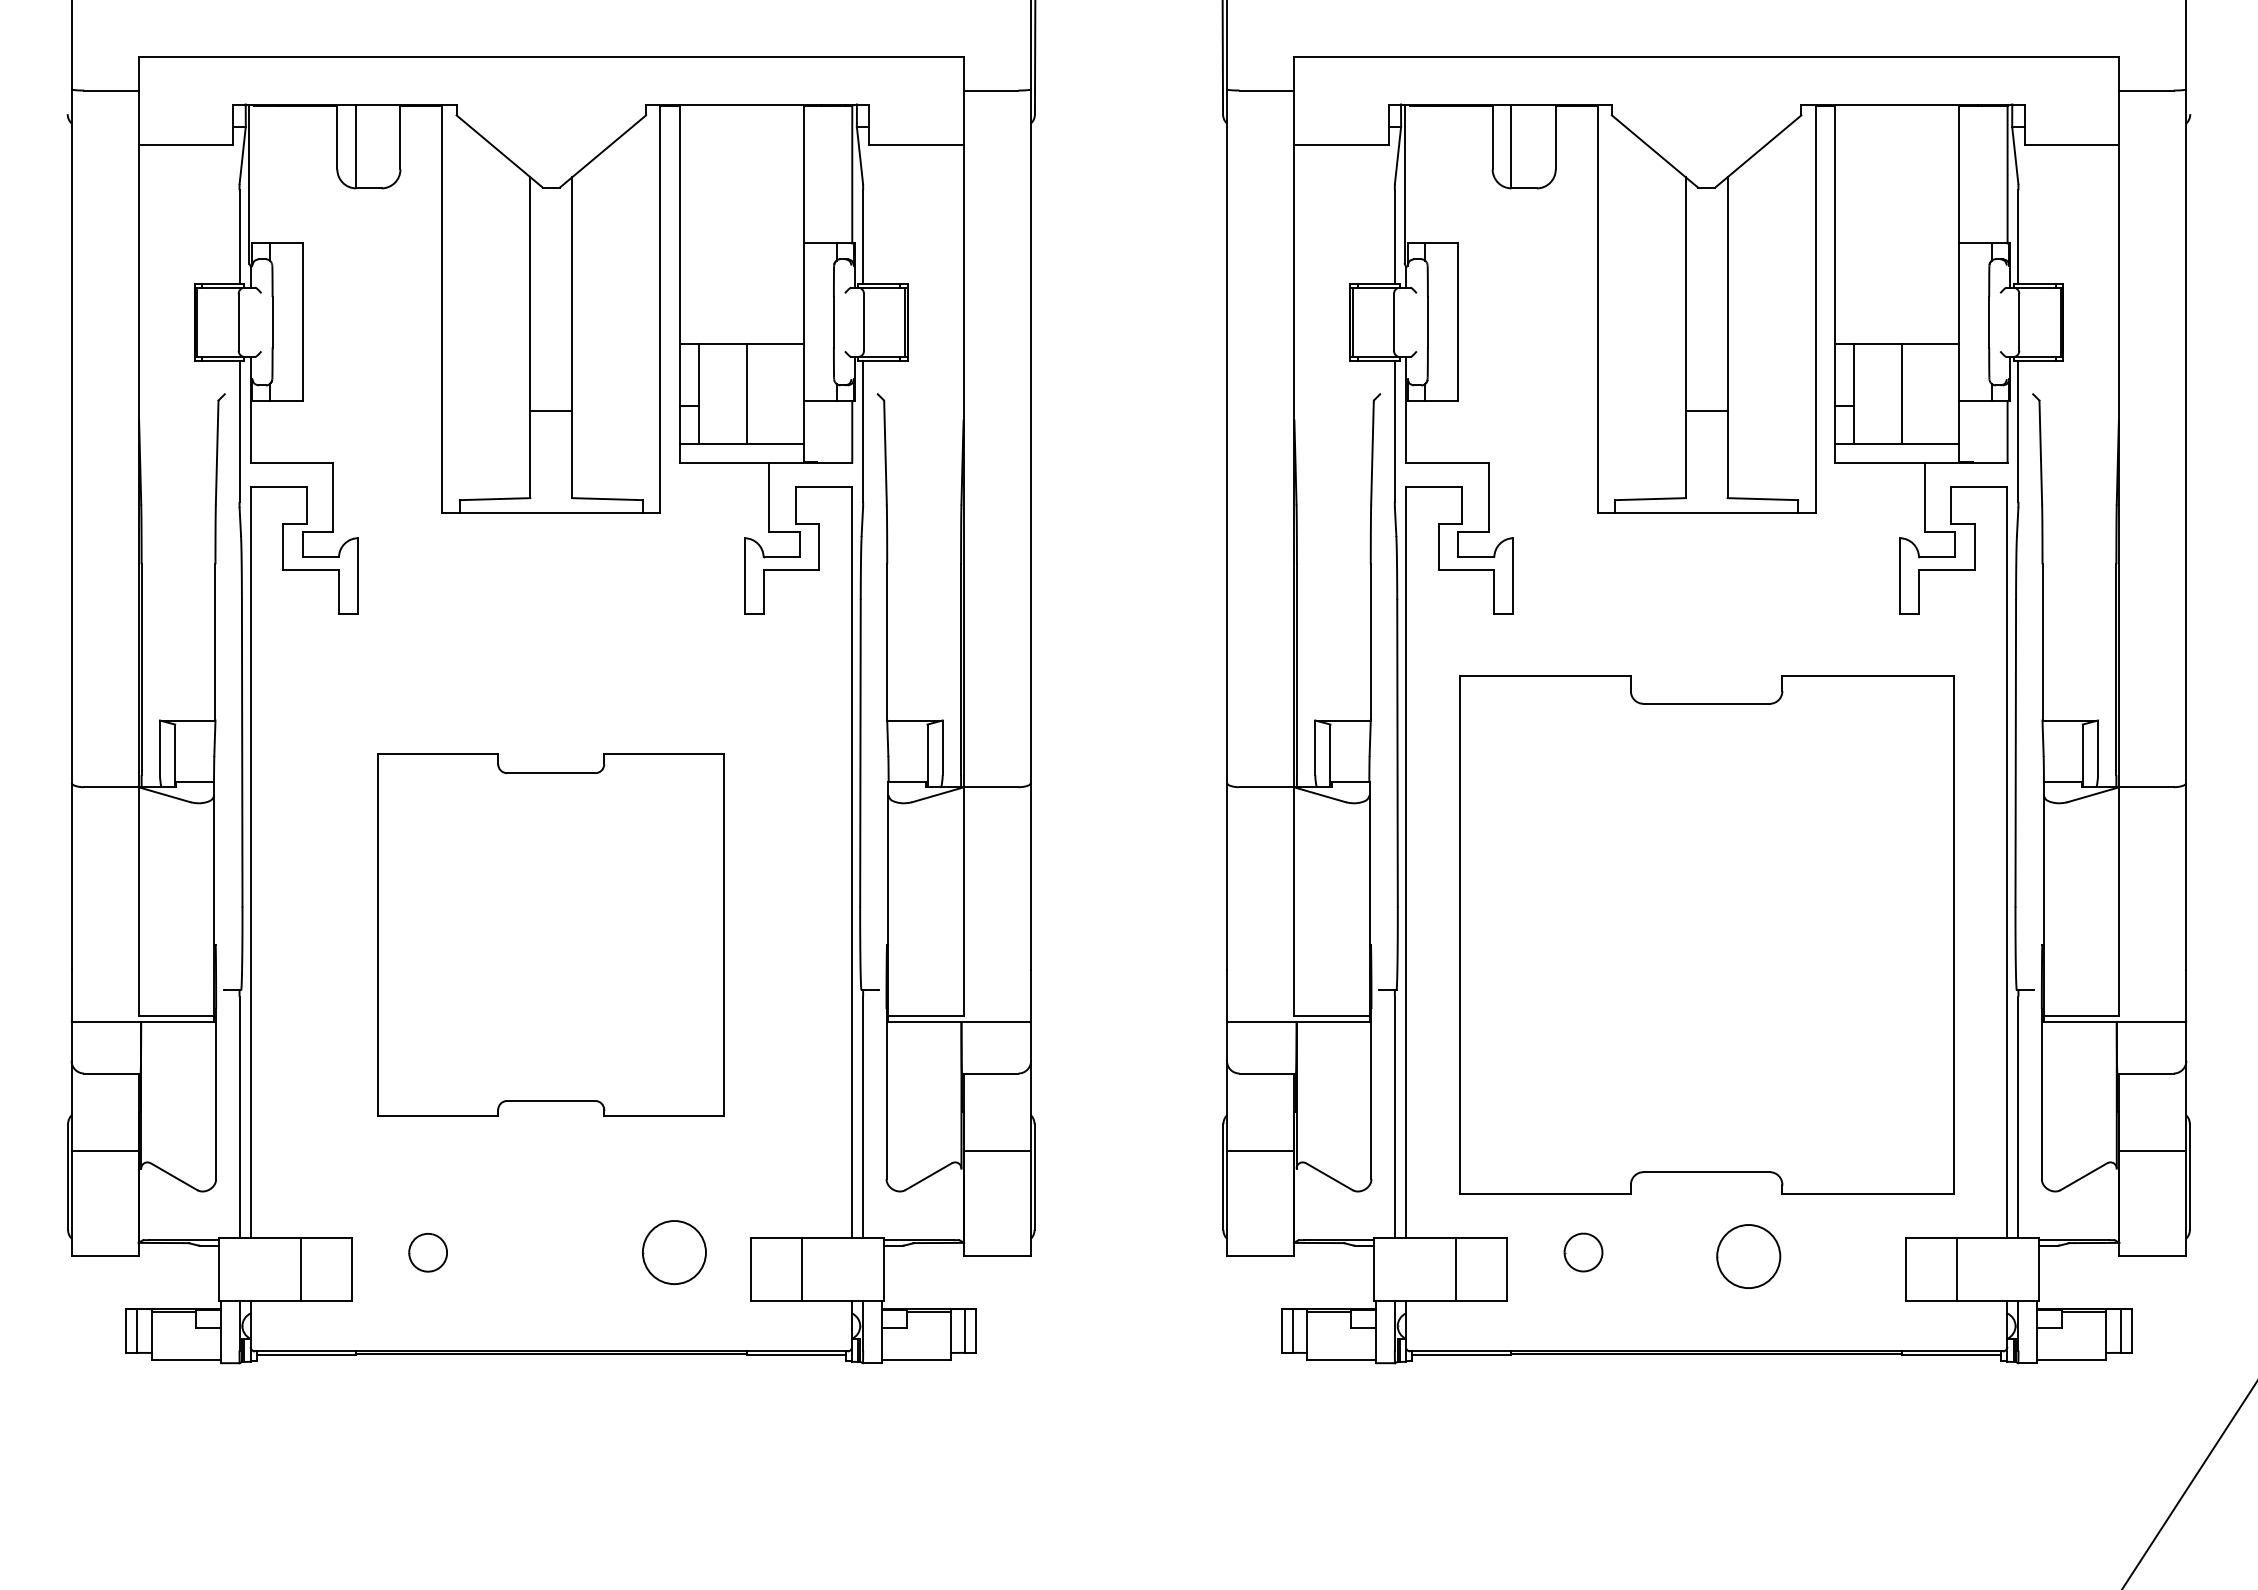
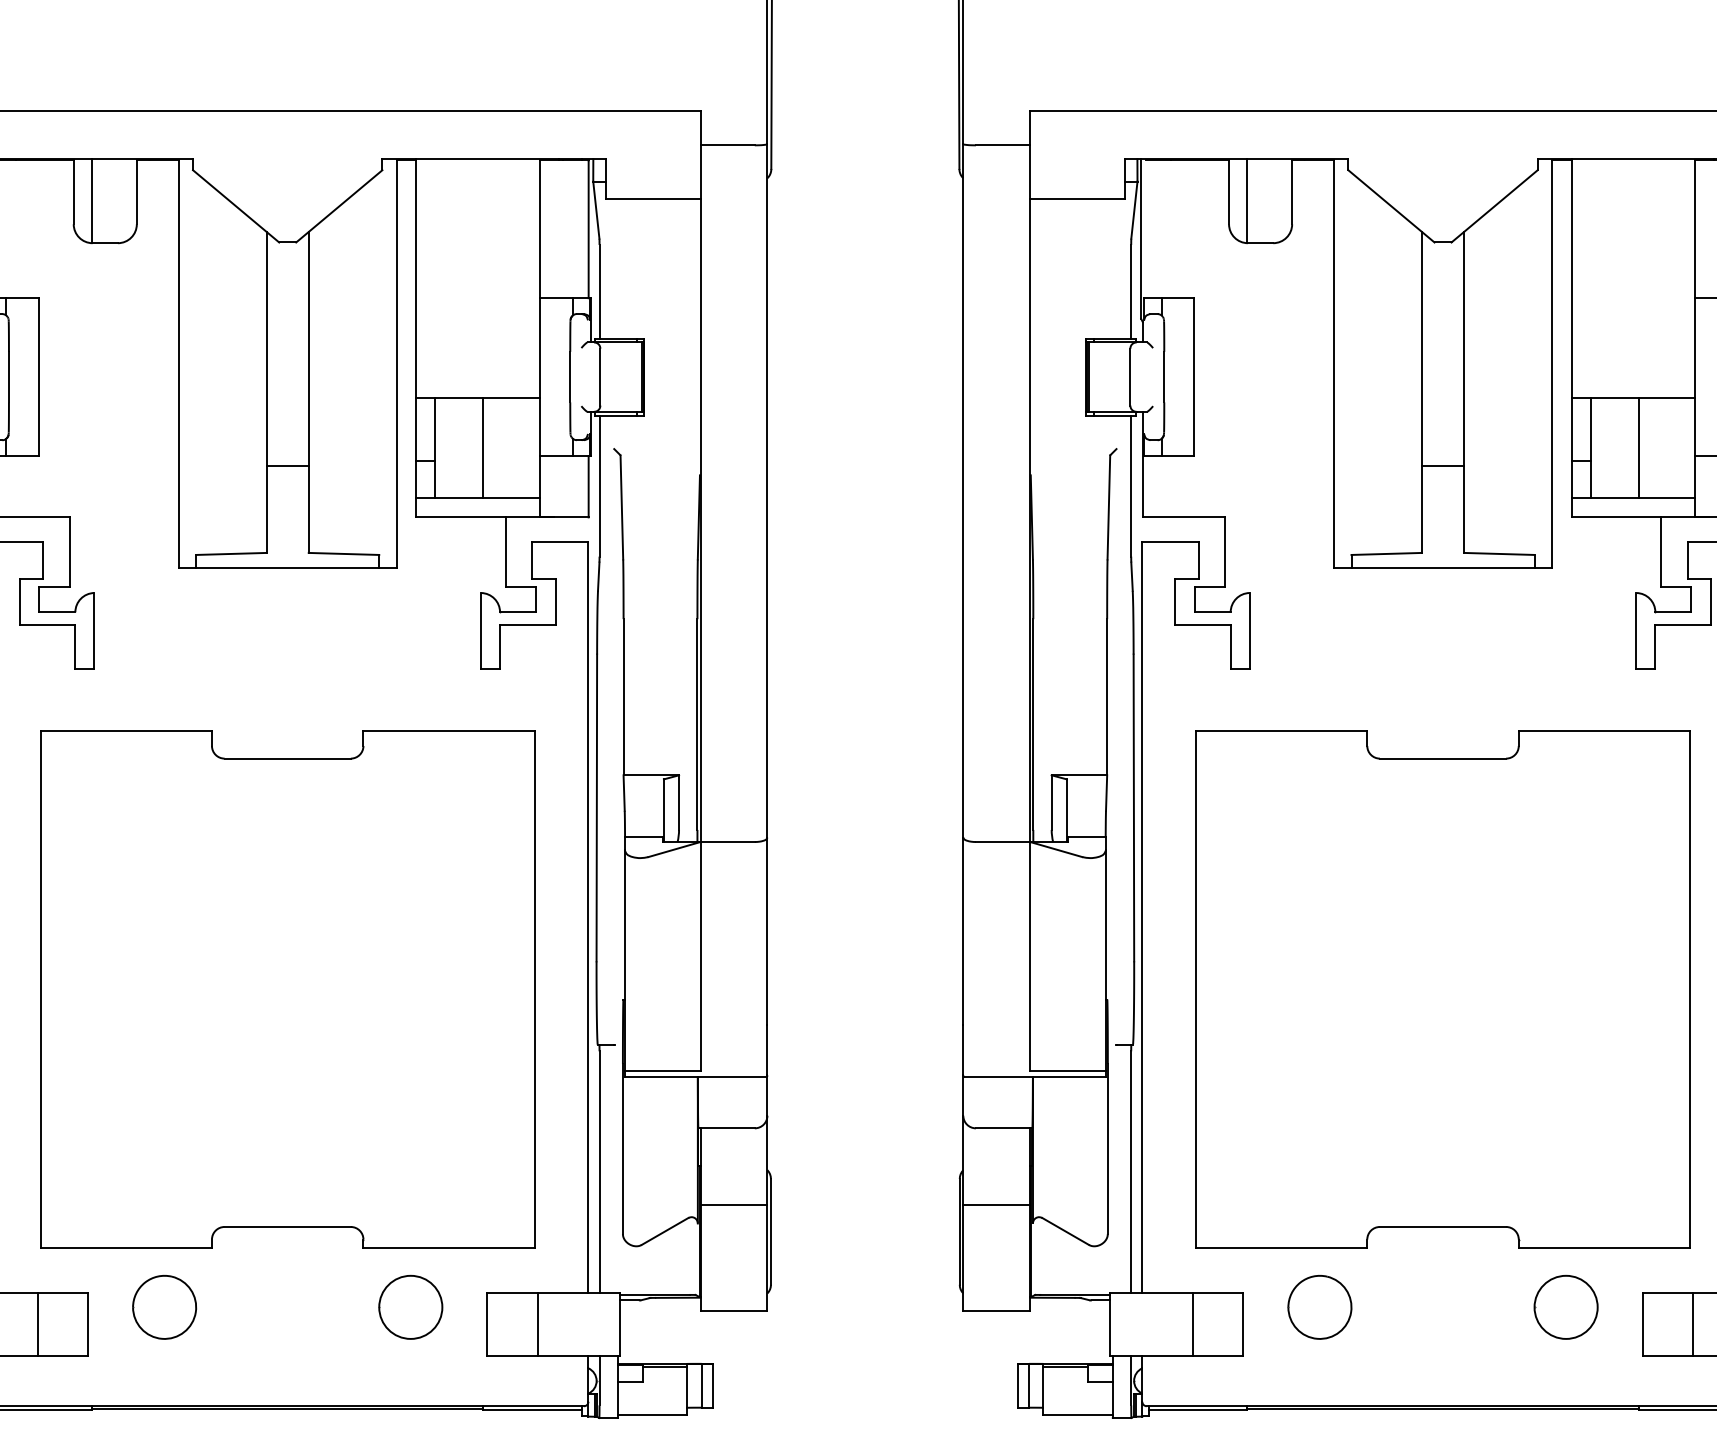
part: (550, 934) -> (286, 989), size x1.43
part: (427, 1252) -> (163, 1307), size x1.67
part: (1583, 1252) -> (1319, 1307), size x1.67
part: (1748, 1256) -> (1565, 1307), moved

